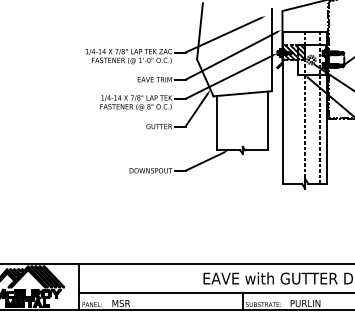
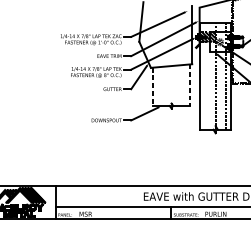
line: (268, 121) -> (189, 85), solid -> dashed
line: (217, 123) -> (153, 87), solid -> dashed

